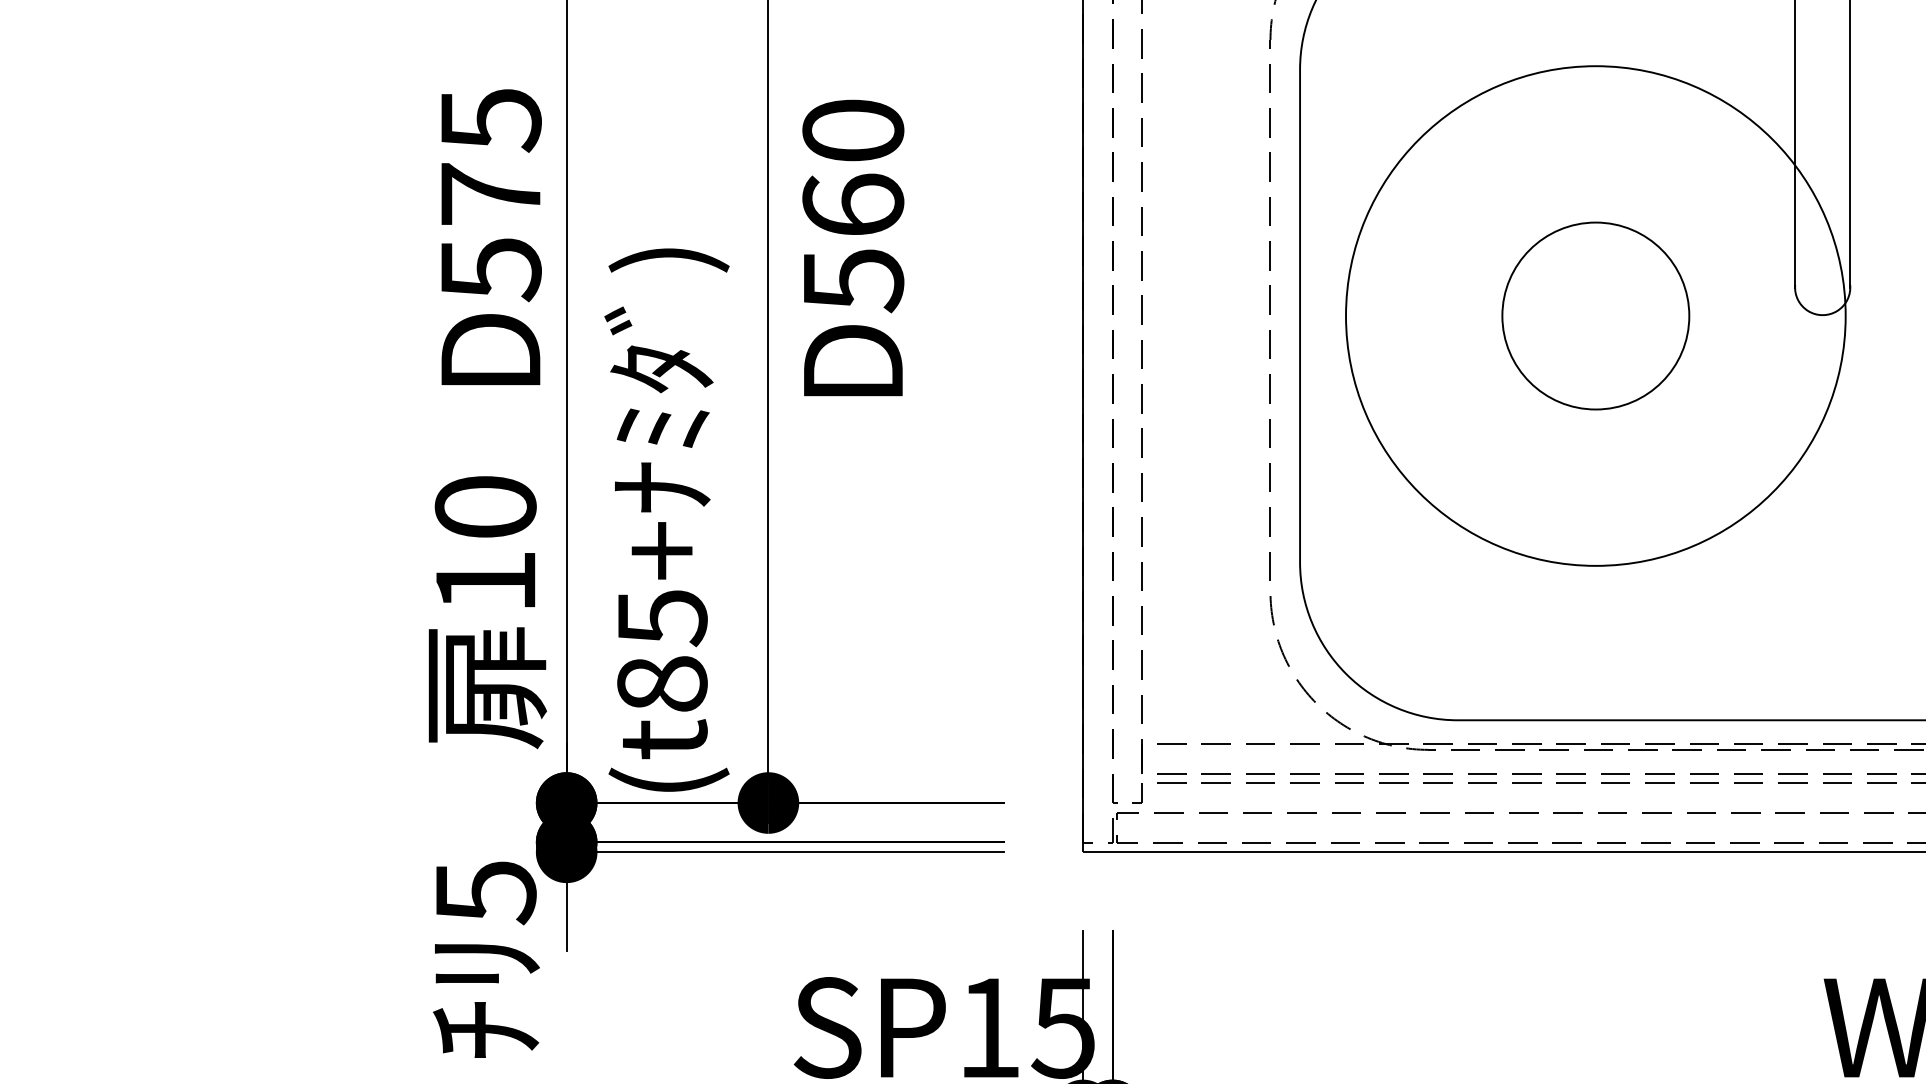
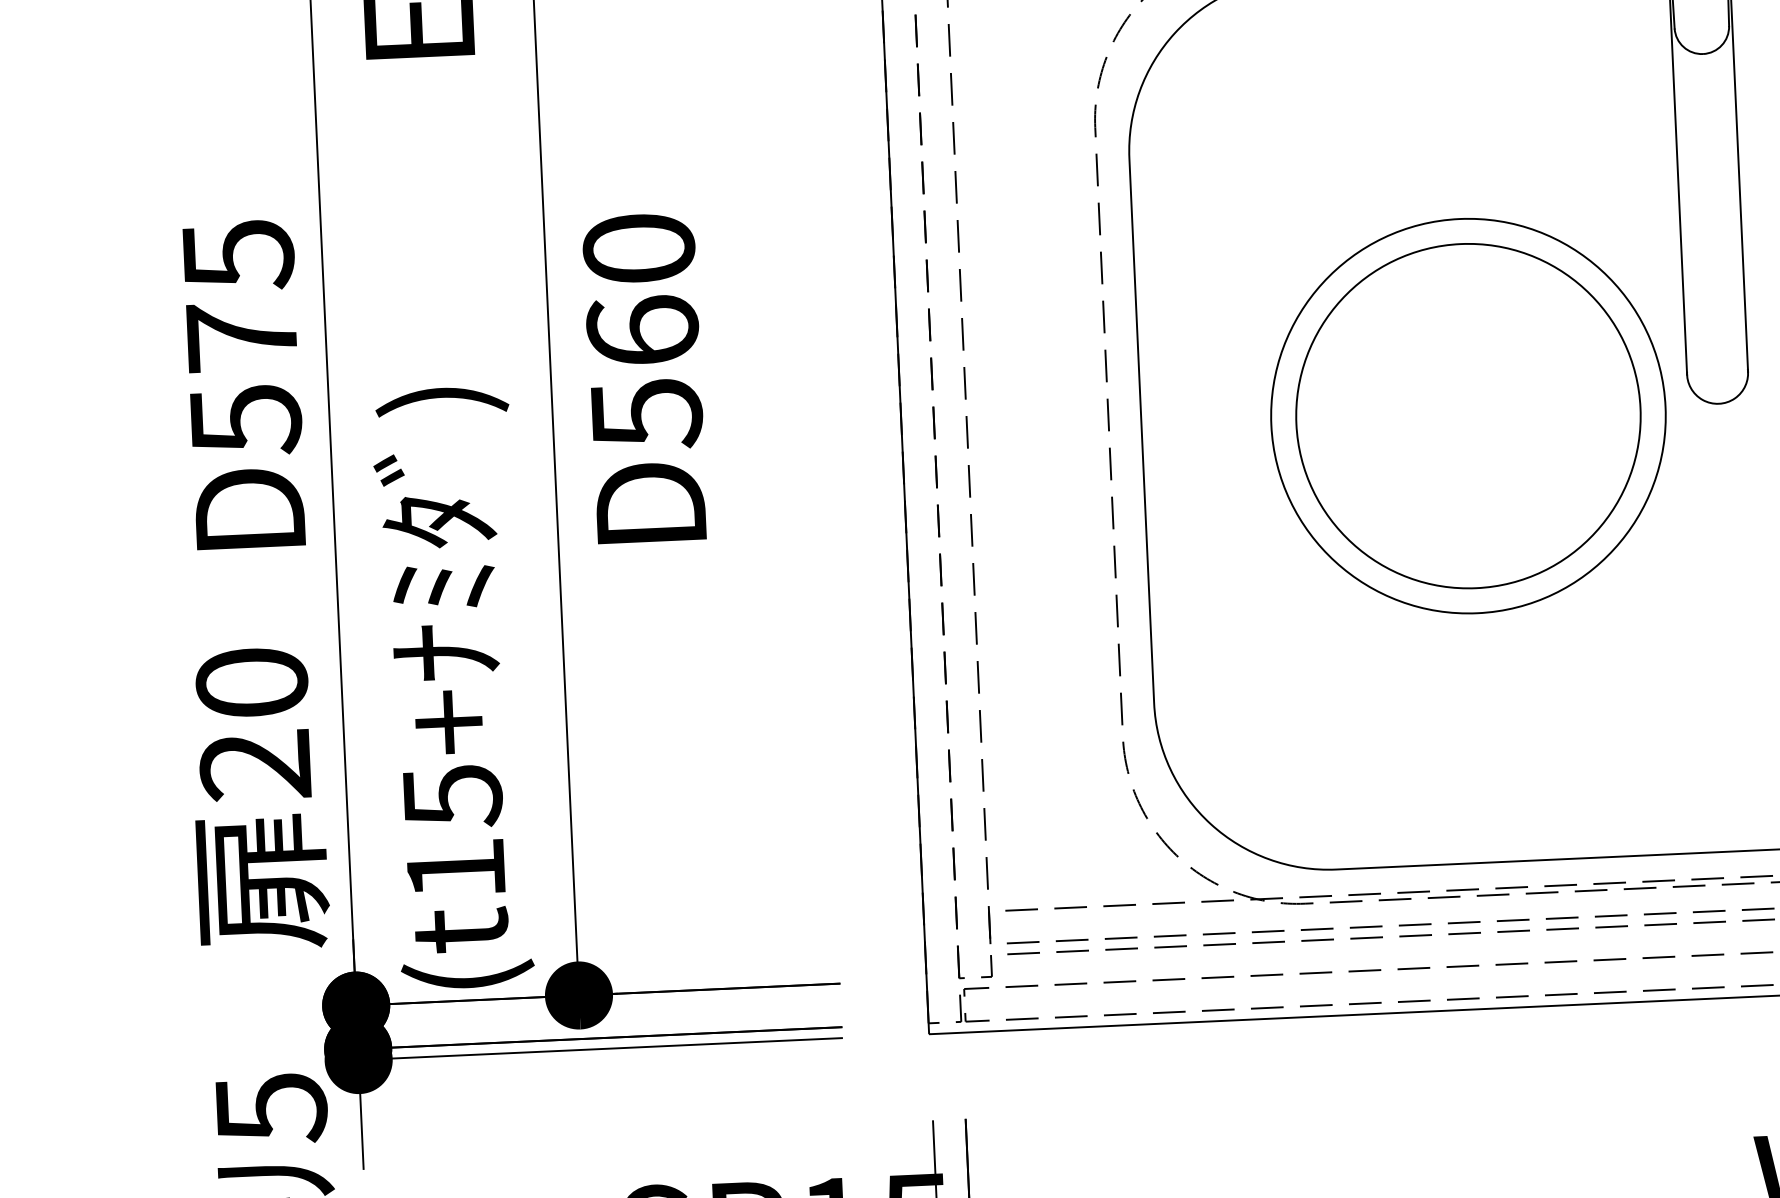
circle: (1595, 315) -> (1468, 415), size x0.71
circle: (1595, 315) -> (1468, 415), size x1.67
text: (484, 582) -> (254, 766), 10 -> 20
text: (662, 683) -> (456, 868), (t85+ -> (t15+

